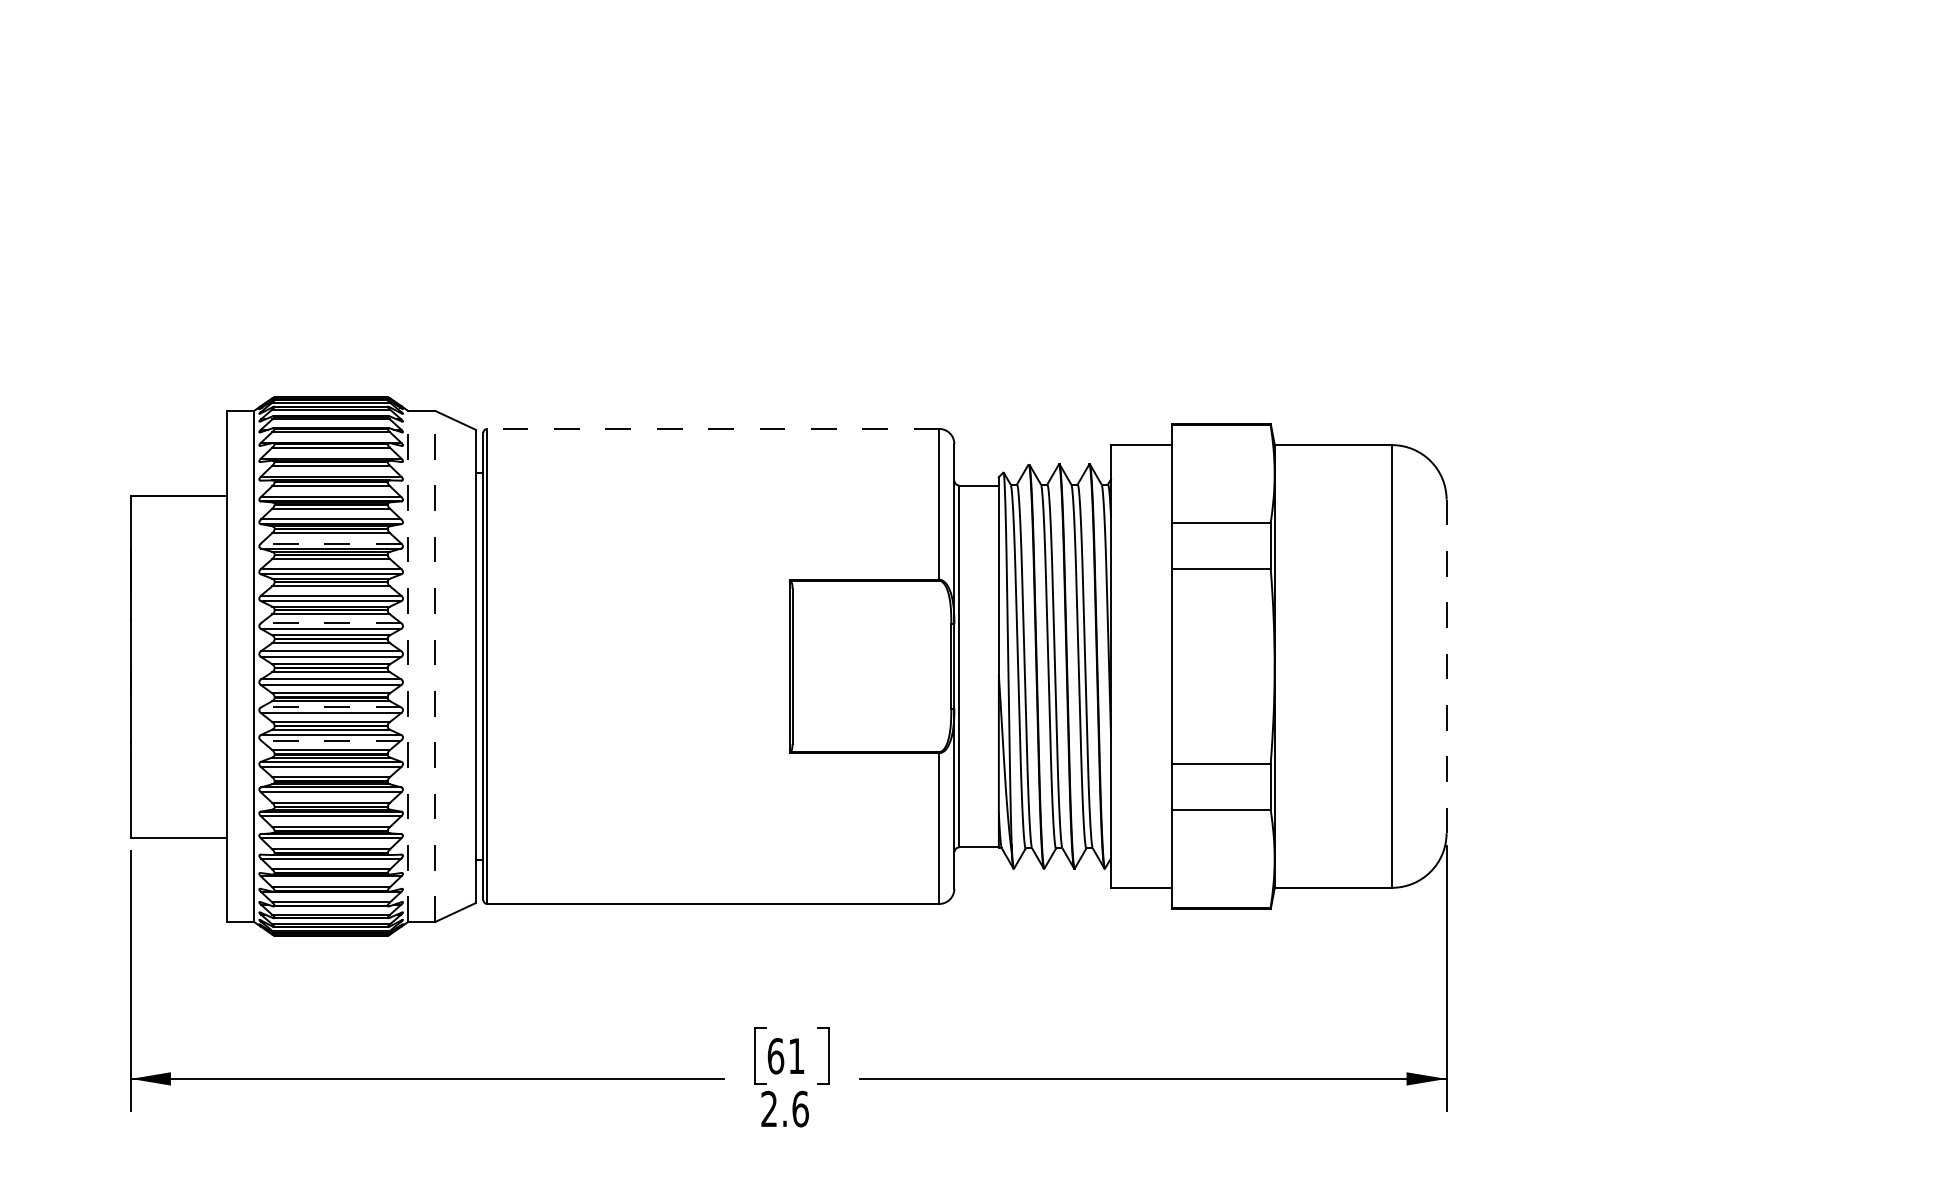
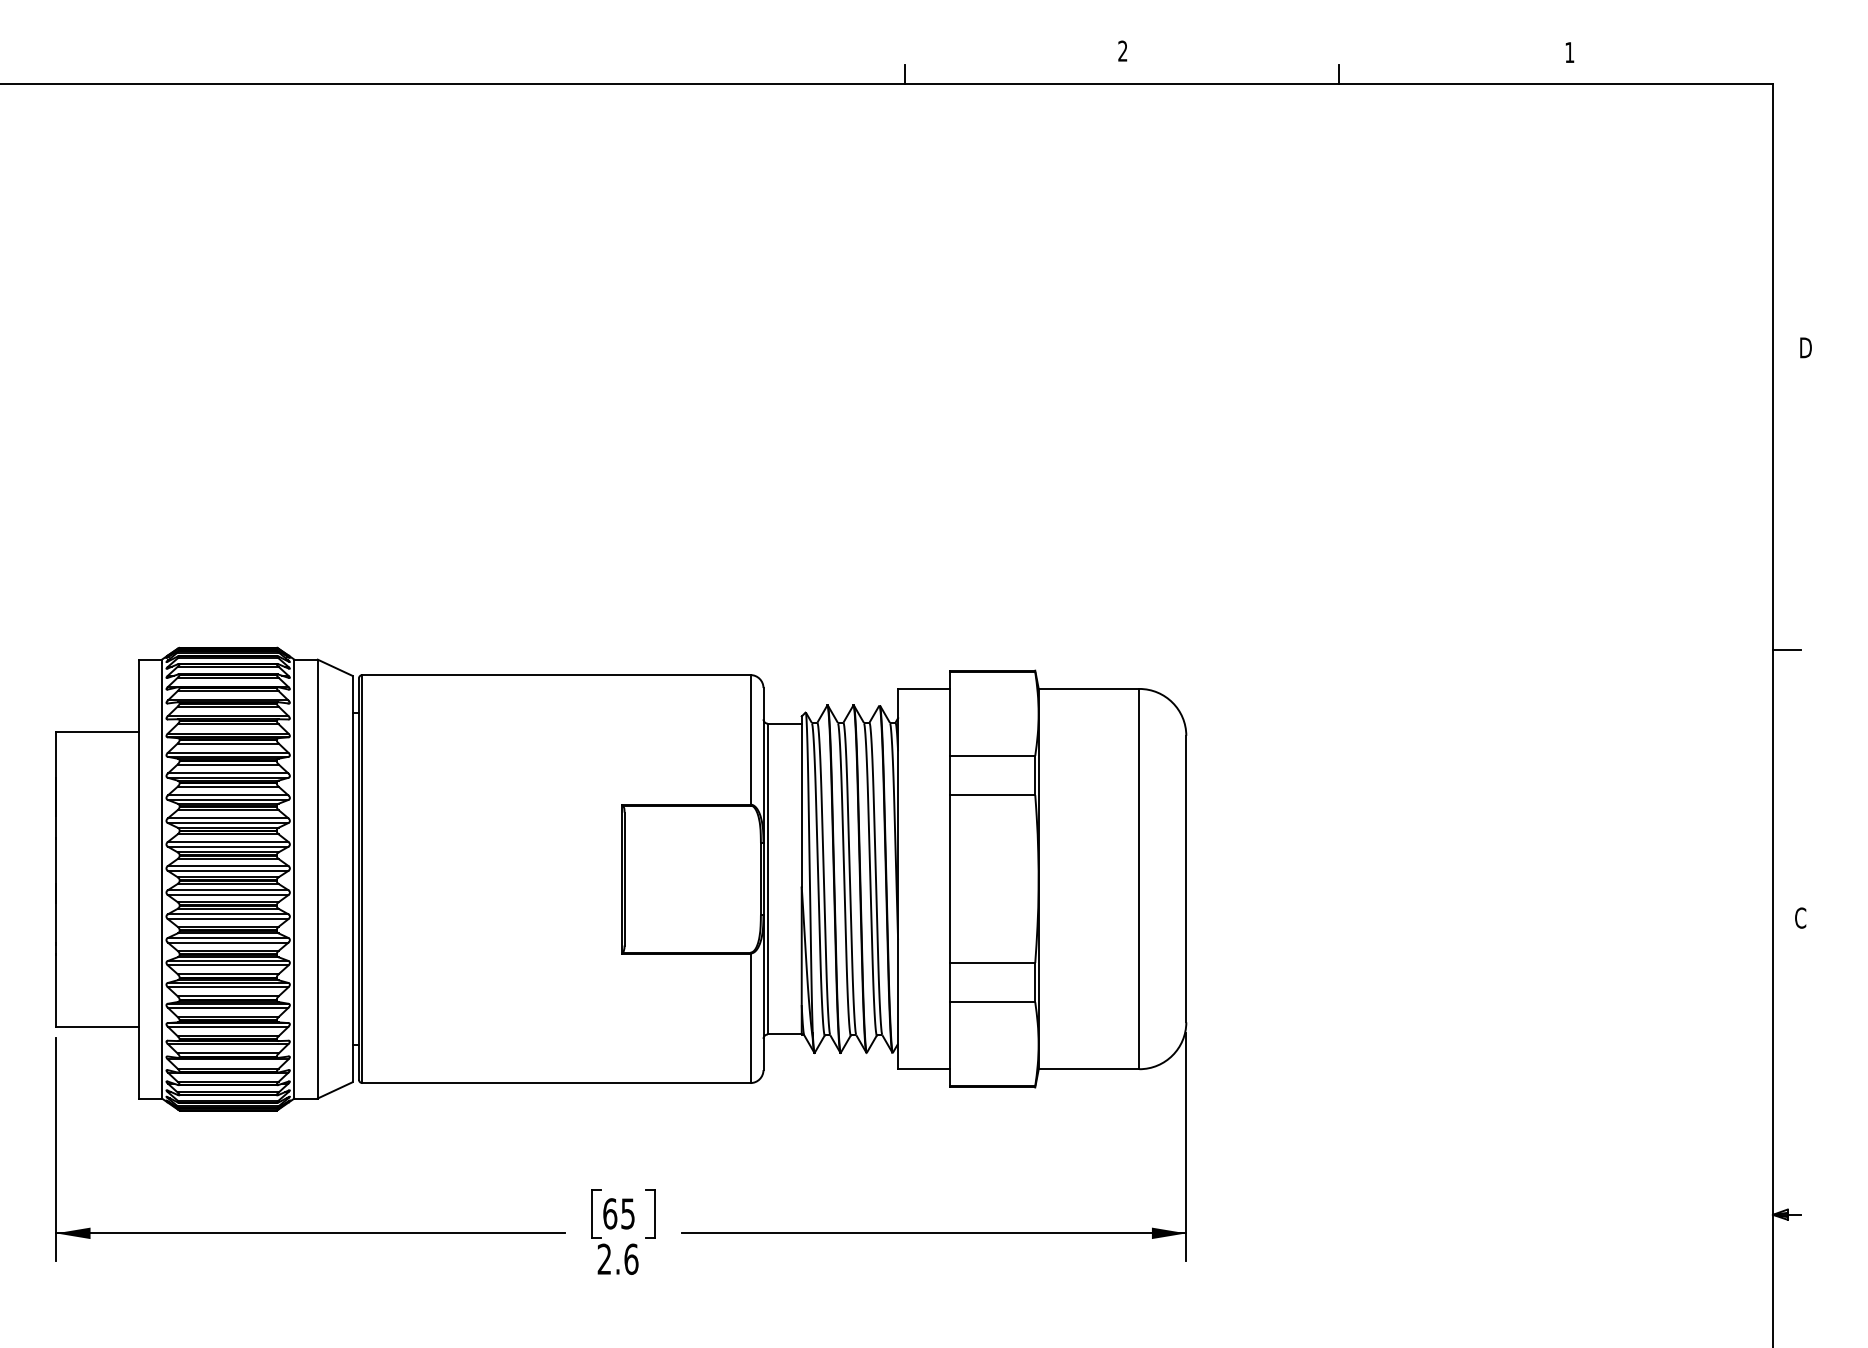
line: (712, 429) -> (555, 675), dashed -> solid
line: (330, 543) -> (227, 773), dashed -> solid
line: (330, 622) -> (227, 841), dashed -> solid
line: (408, 665) -> (294, 878), dashed -> solid
line: (435, 665) -> (317, 878), dashed -> solid
line: (1446, 665) -> (1186, 878), dashed -> solid
line: (330, 707) -> (227, 914), dashed -> solid
line: (330, 740) -> (227, 942), dashed -> solid
text: (796, 1055) -> (627, 1213), 61 -> 65

